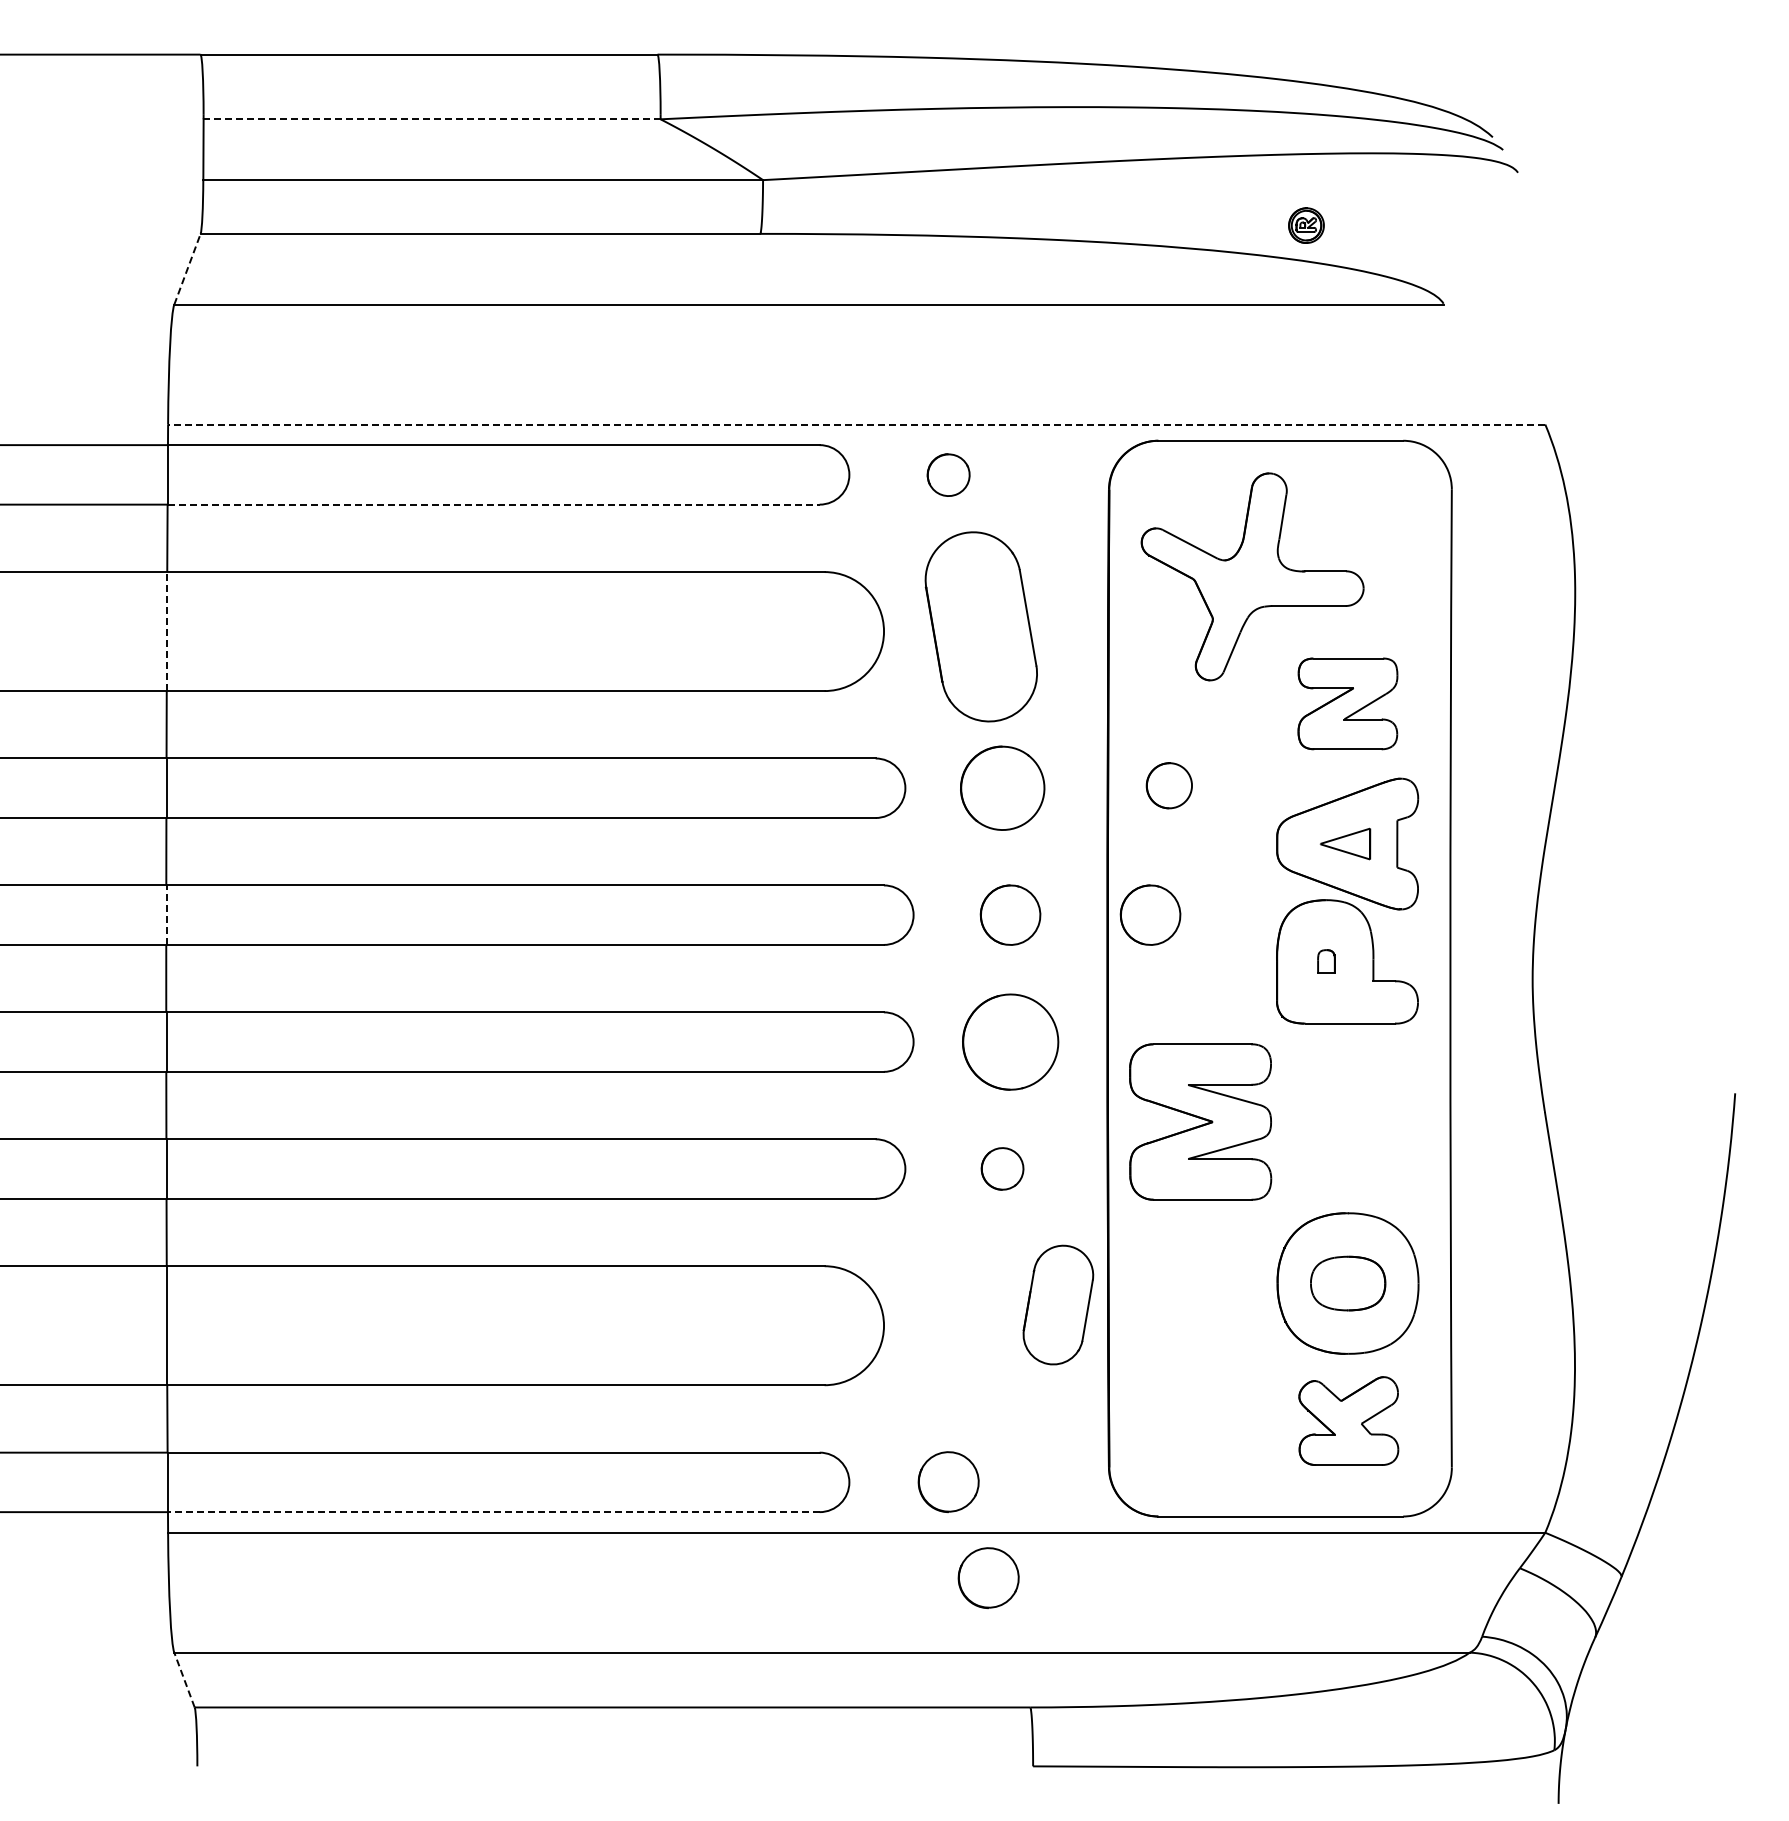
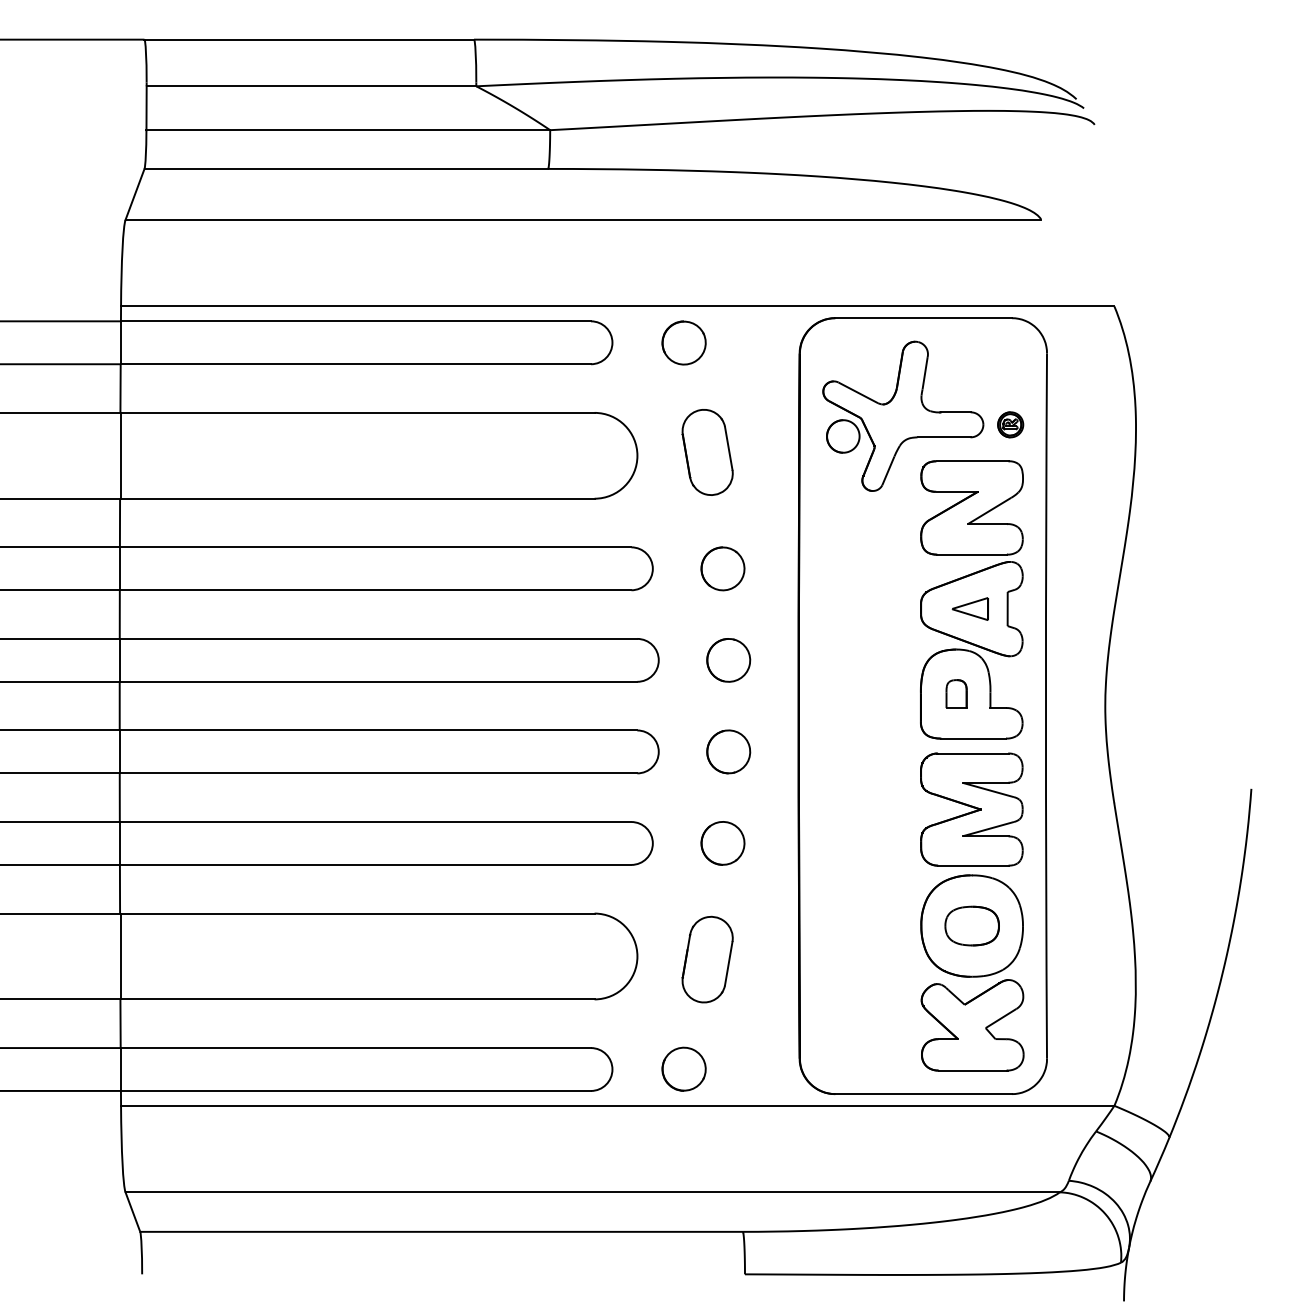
line: (431, 119) -> (311, 86), dashed -> solid
part: (1306, 225) -> (1010, 424), moved
line: (187, 269) -> (135, 194), dashed -> solid
line: (856, 424) -> (617, 306), dashed -> solid
part: (948, 474) -> (683, 342), size x1.43
line: (493, 504) -> (355, 364), dashed -> solid
part: (981, 626) -> (707, 452), size x0.62
line: (167, 631) -> (120, 455), dashed -> solid
part: (1347, 703) -> (971, 507), size x1.43
part: (1168, 785) -> (842, 436), moved
part: (1002, 788) -> (722, 569), size x0.71
part: (1150, 914) -> (829, 659), removed
line: (166, 915) -> (119, 660), dashed -> solid
part: (1326, 961) -> (956, 693), size x1.67
part: (1010, 1041) -> (728, 751), size x0.62
part: (1200, 1121) -> (971, 809), moved
part: (1002, 1168) -> (722, 843), size x1.43
part: (1058, 1304) -> (707, 959), moved
part: (1348, 1420) -> (972, 1024), size x1.43
line: (493, 1512) -> (355, 1091), dashed -> solid
part: (988, 1577) -> (712, 1138), removed
line: (184, 1679) -> (132, 1211), dashed -> solid

